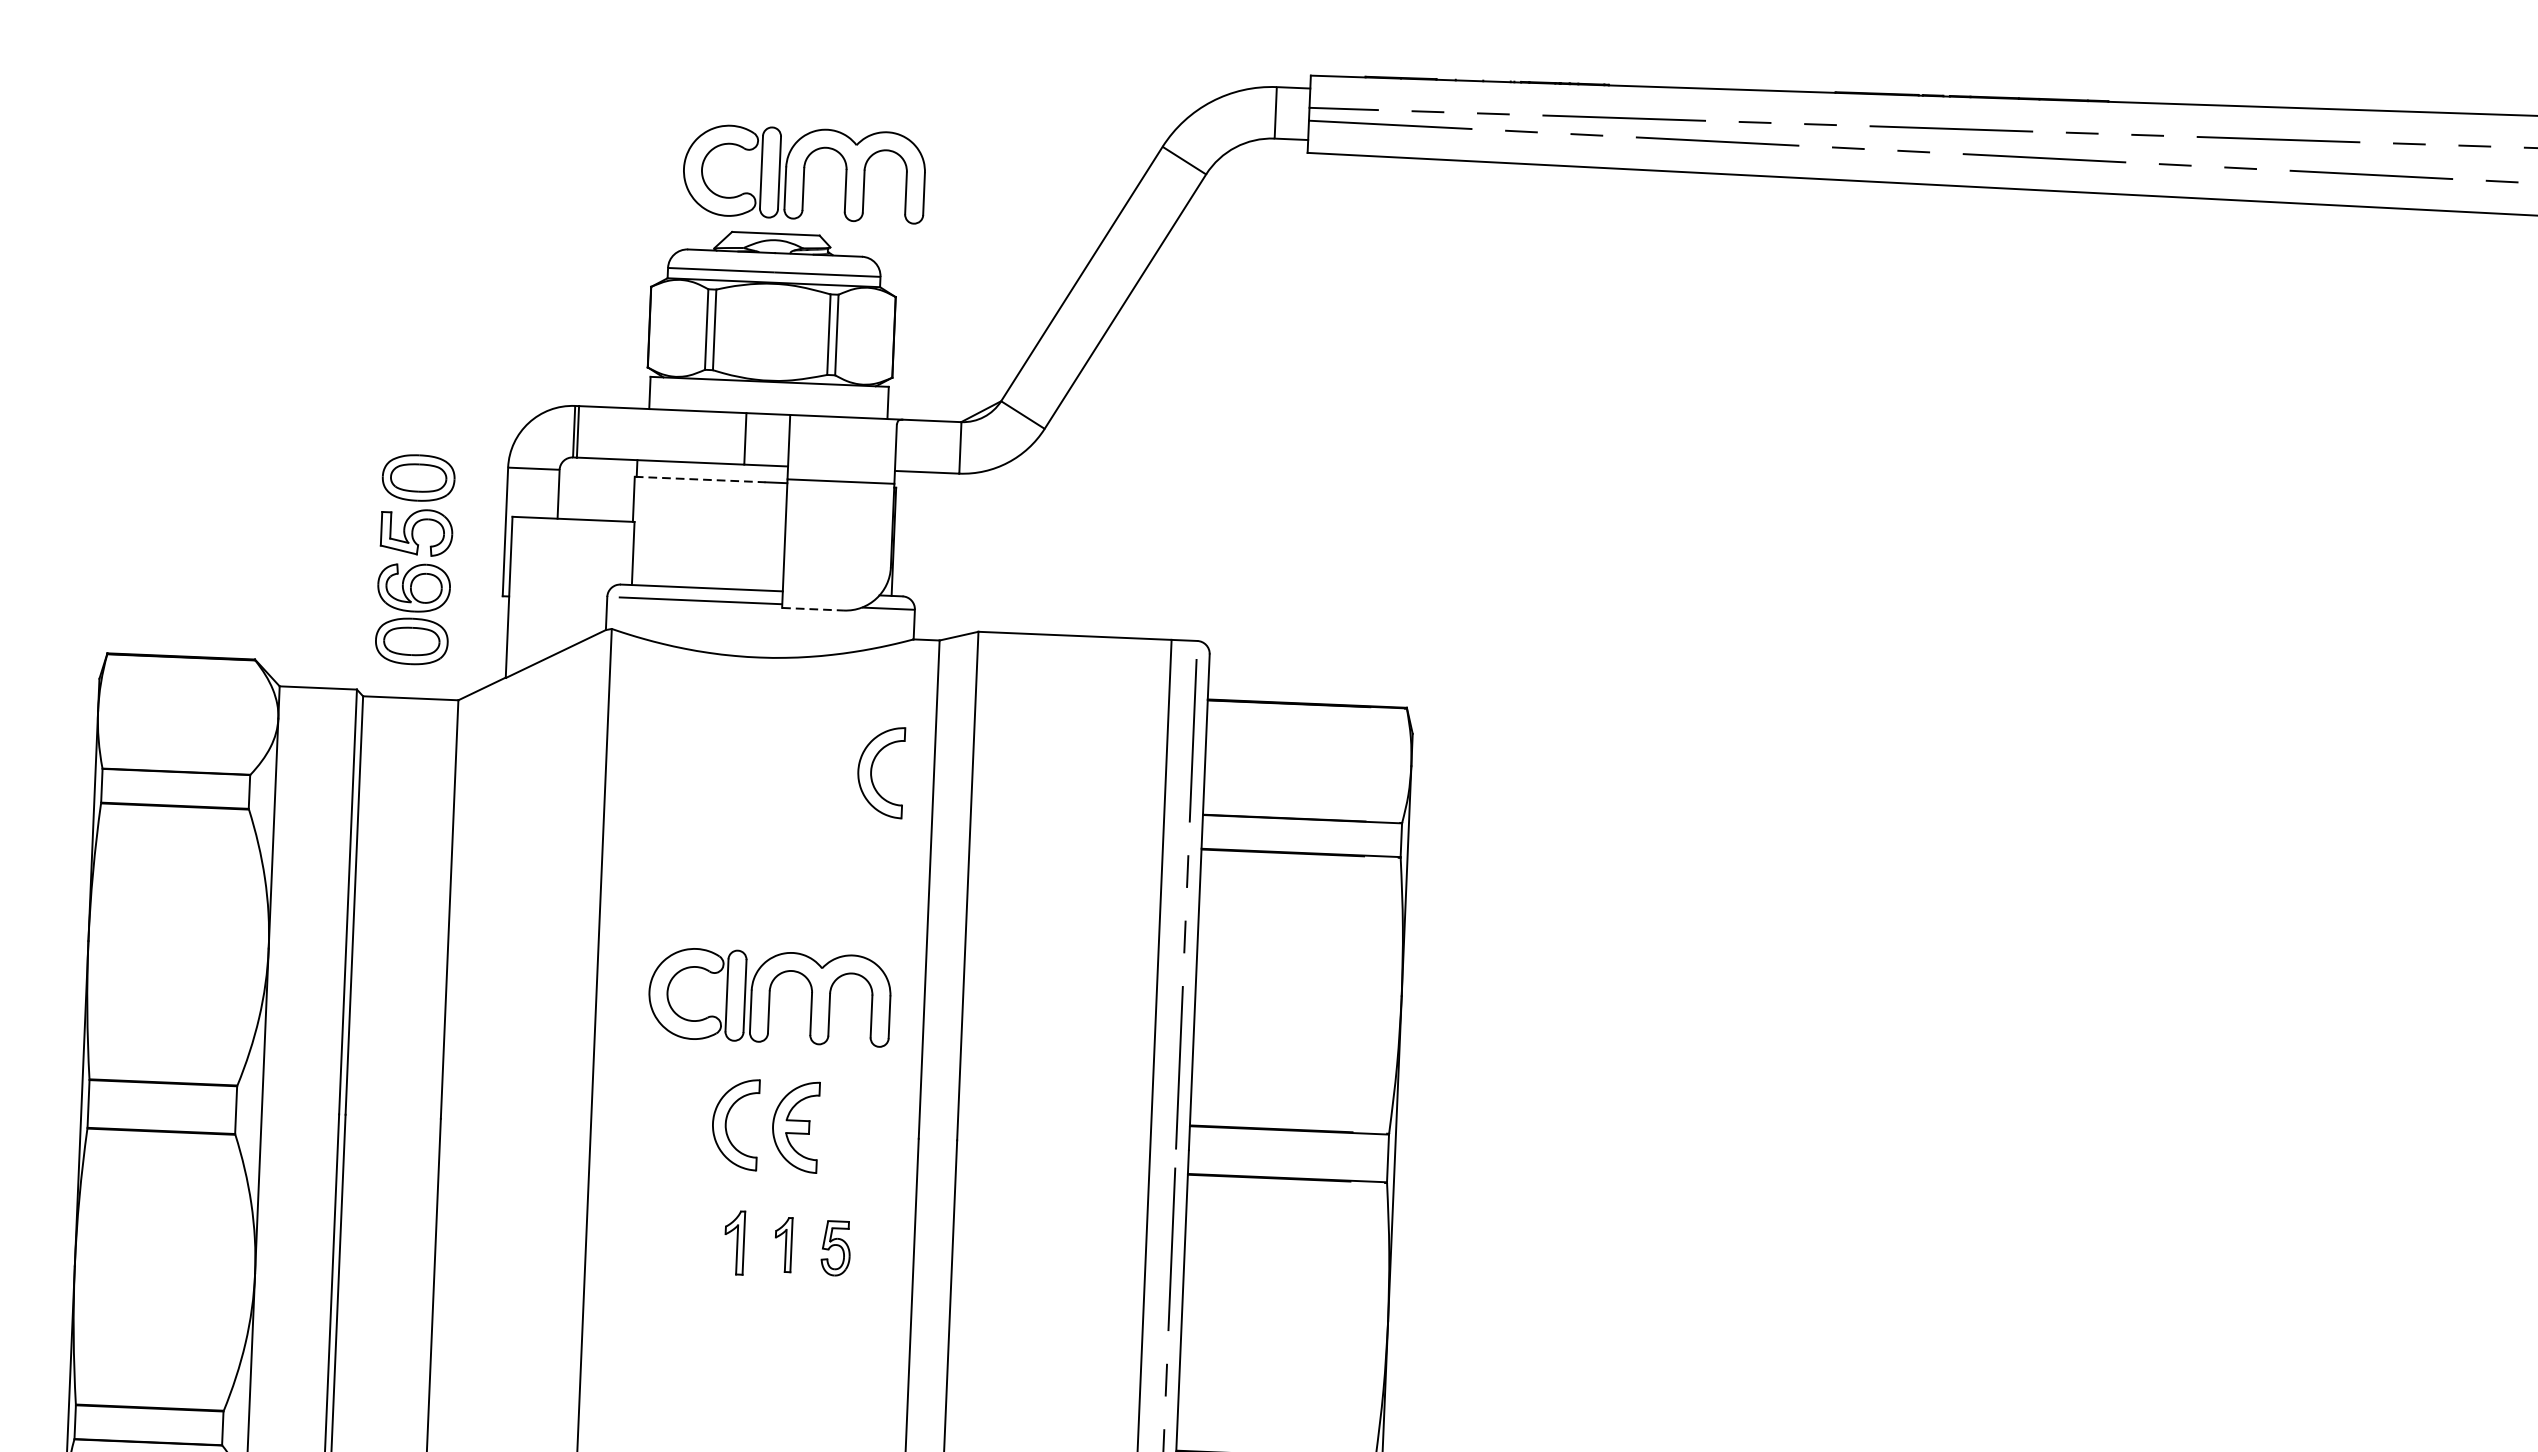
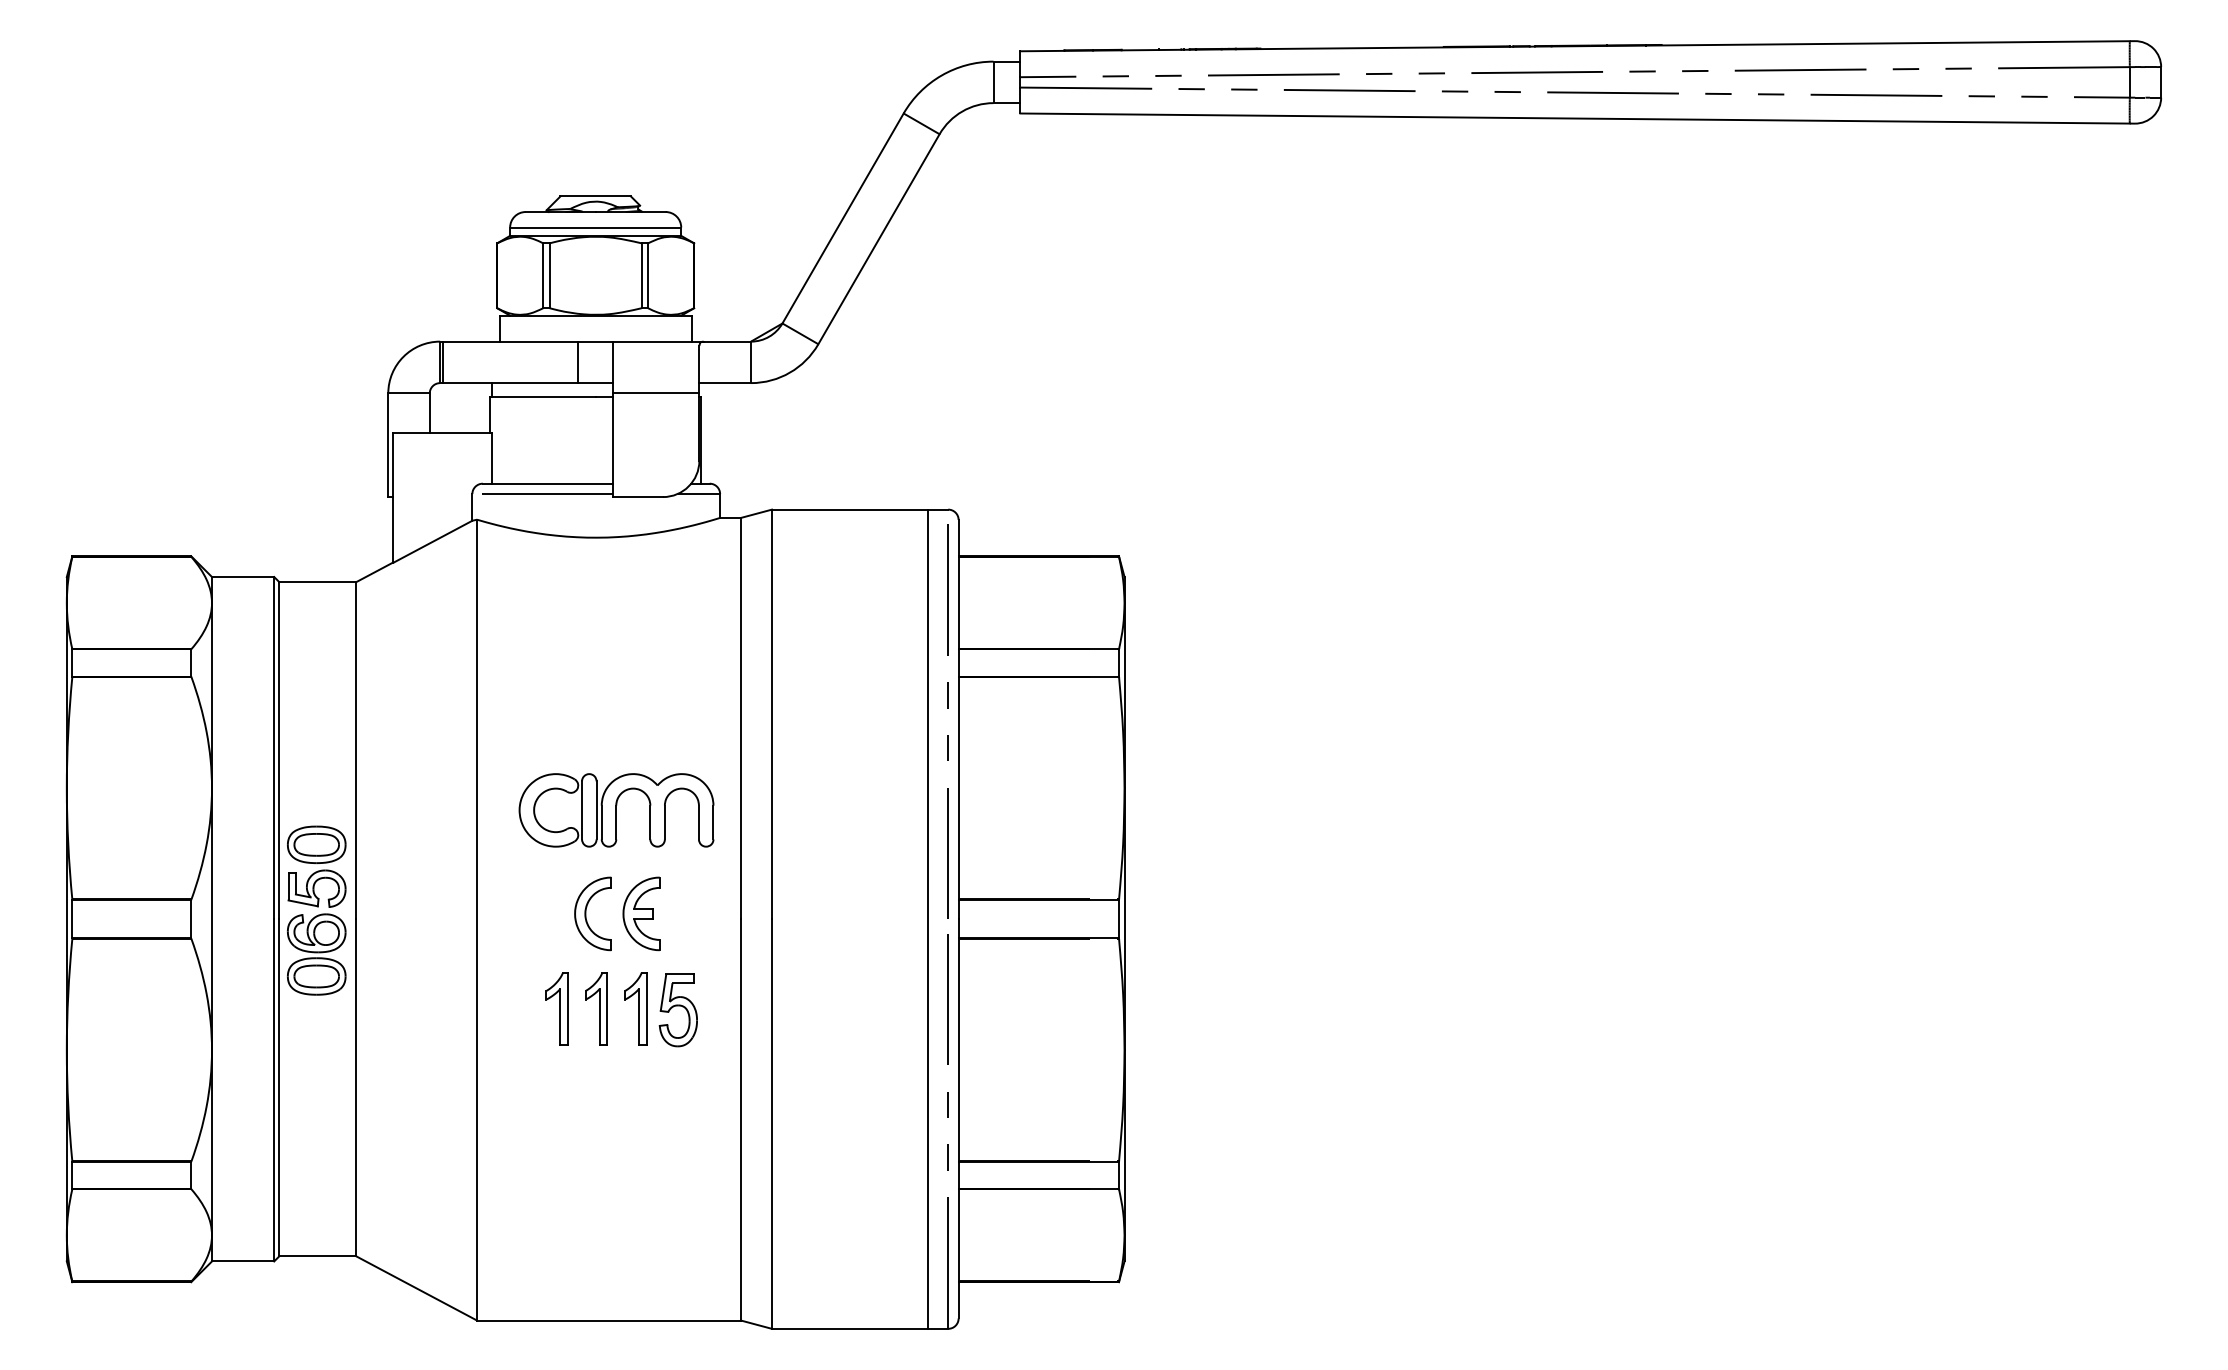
part: (804, 174) -> (616, 147), removed
line: (700, 479) -> (543, 396), dashed -> solid
part: (414, 559) -> (316, 910), moved
line: (813, 609) -> (638, 497), dashed -> solid
part: (879, 771) -> (697, 625), removed
part: (684, 1239) -> (556, 1008), added
part: (734, 1242) -> (596, 1008), size x1.43
part: (783, 1244) -> (635, 1008), size x1.67
part: (835, 1248) -> (677, 1010), size x1.67

